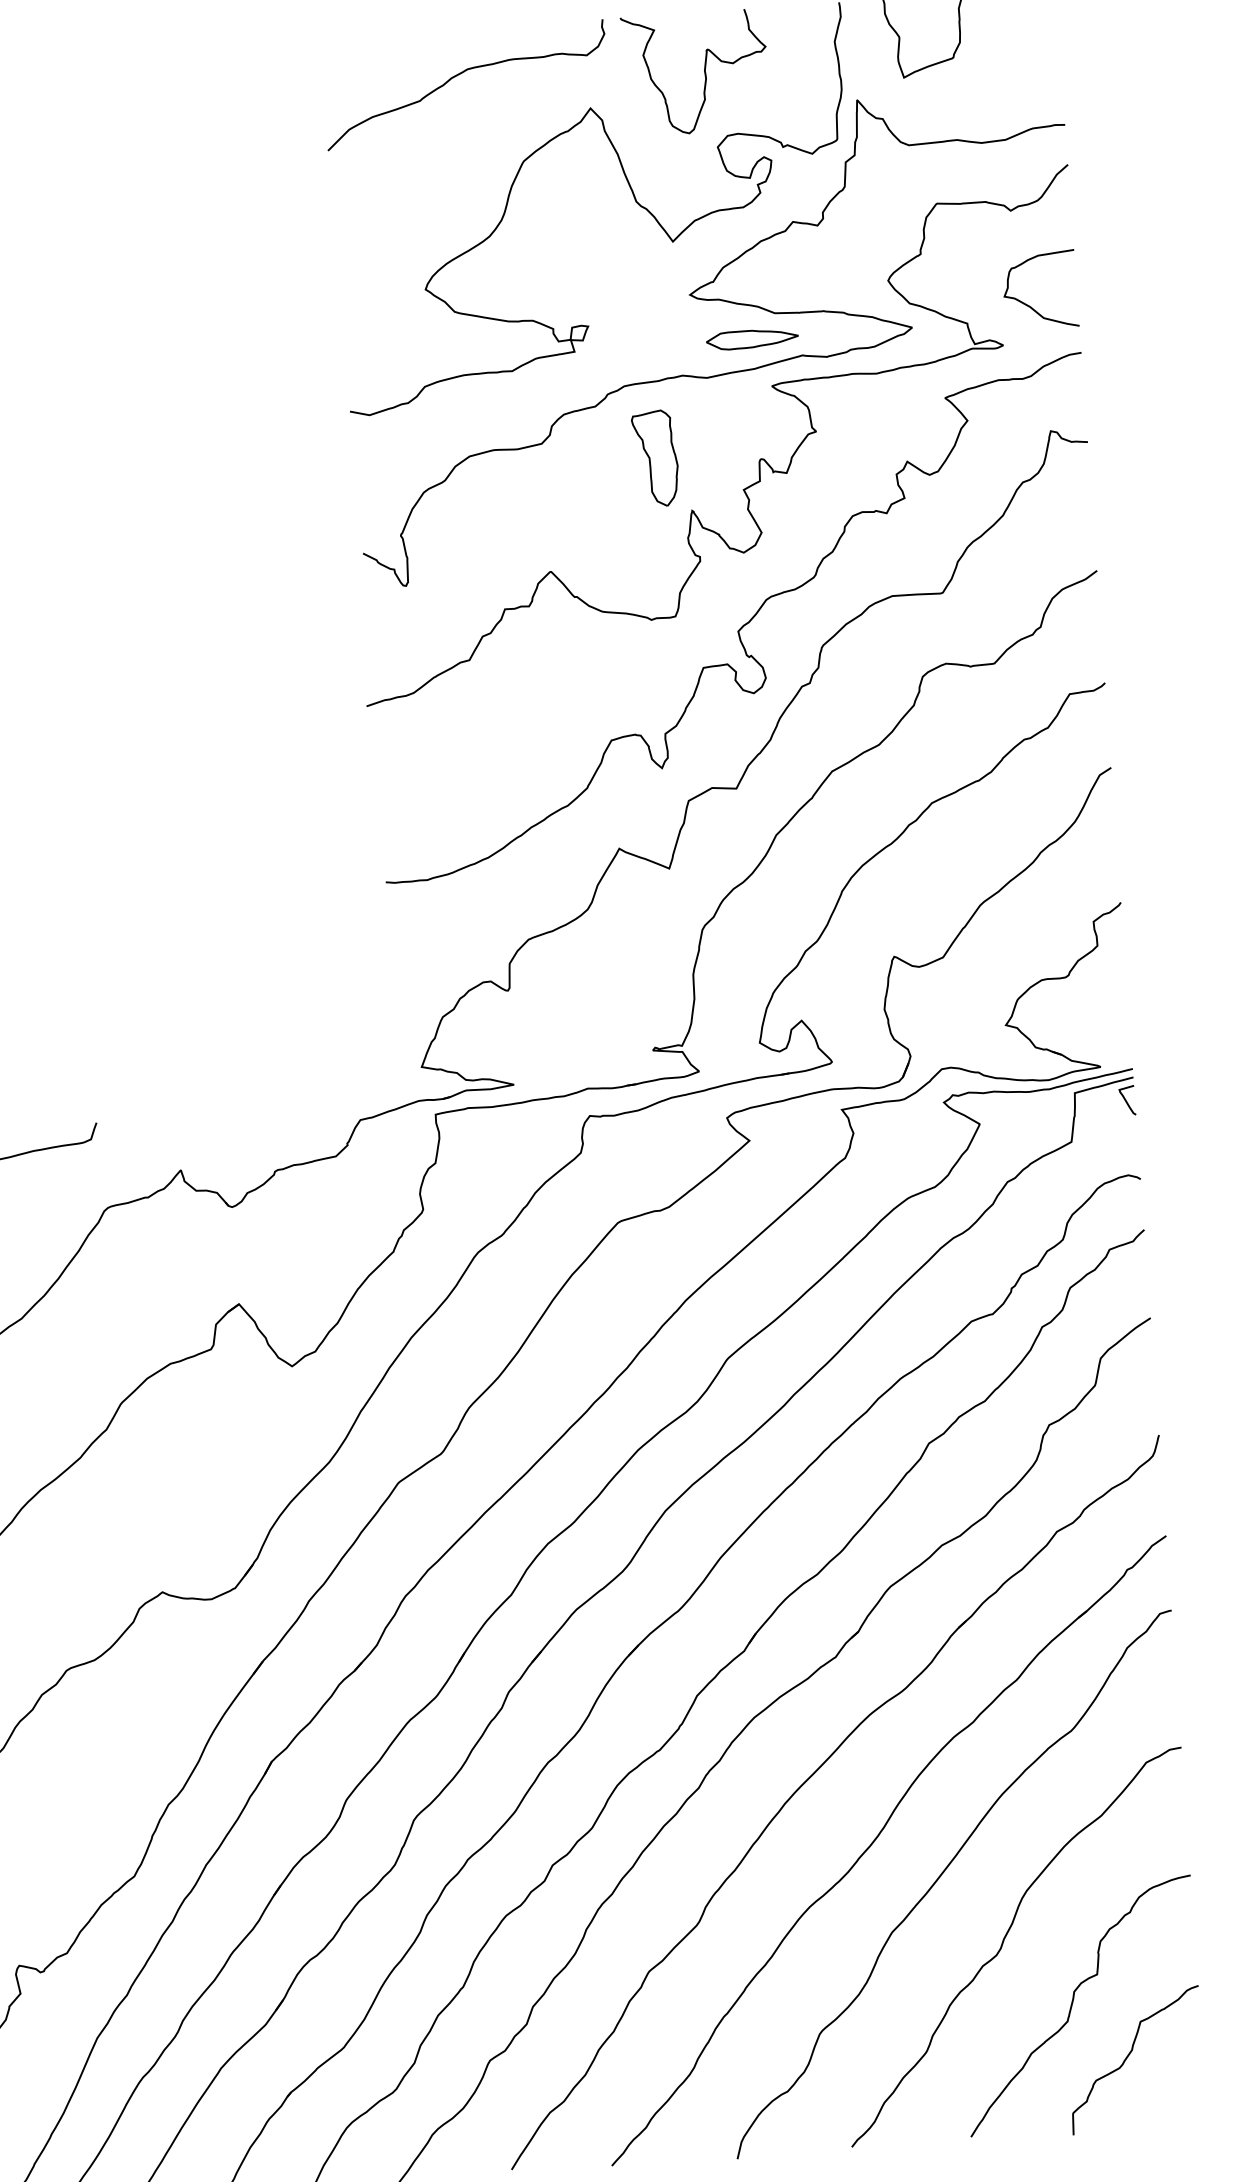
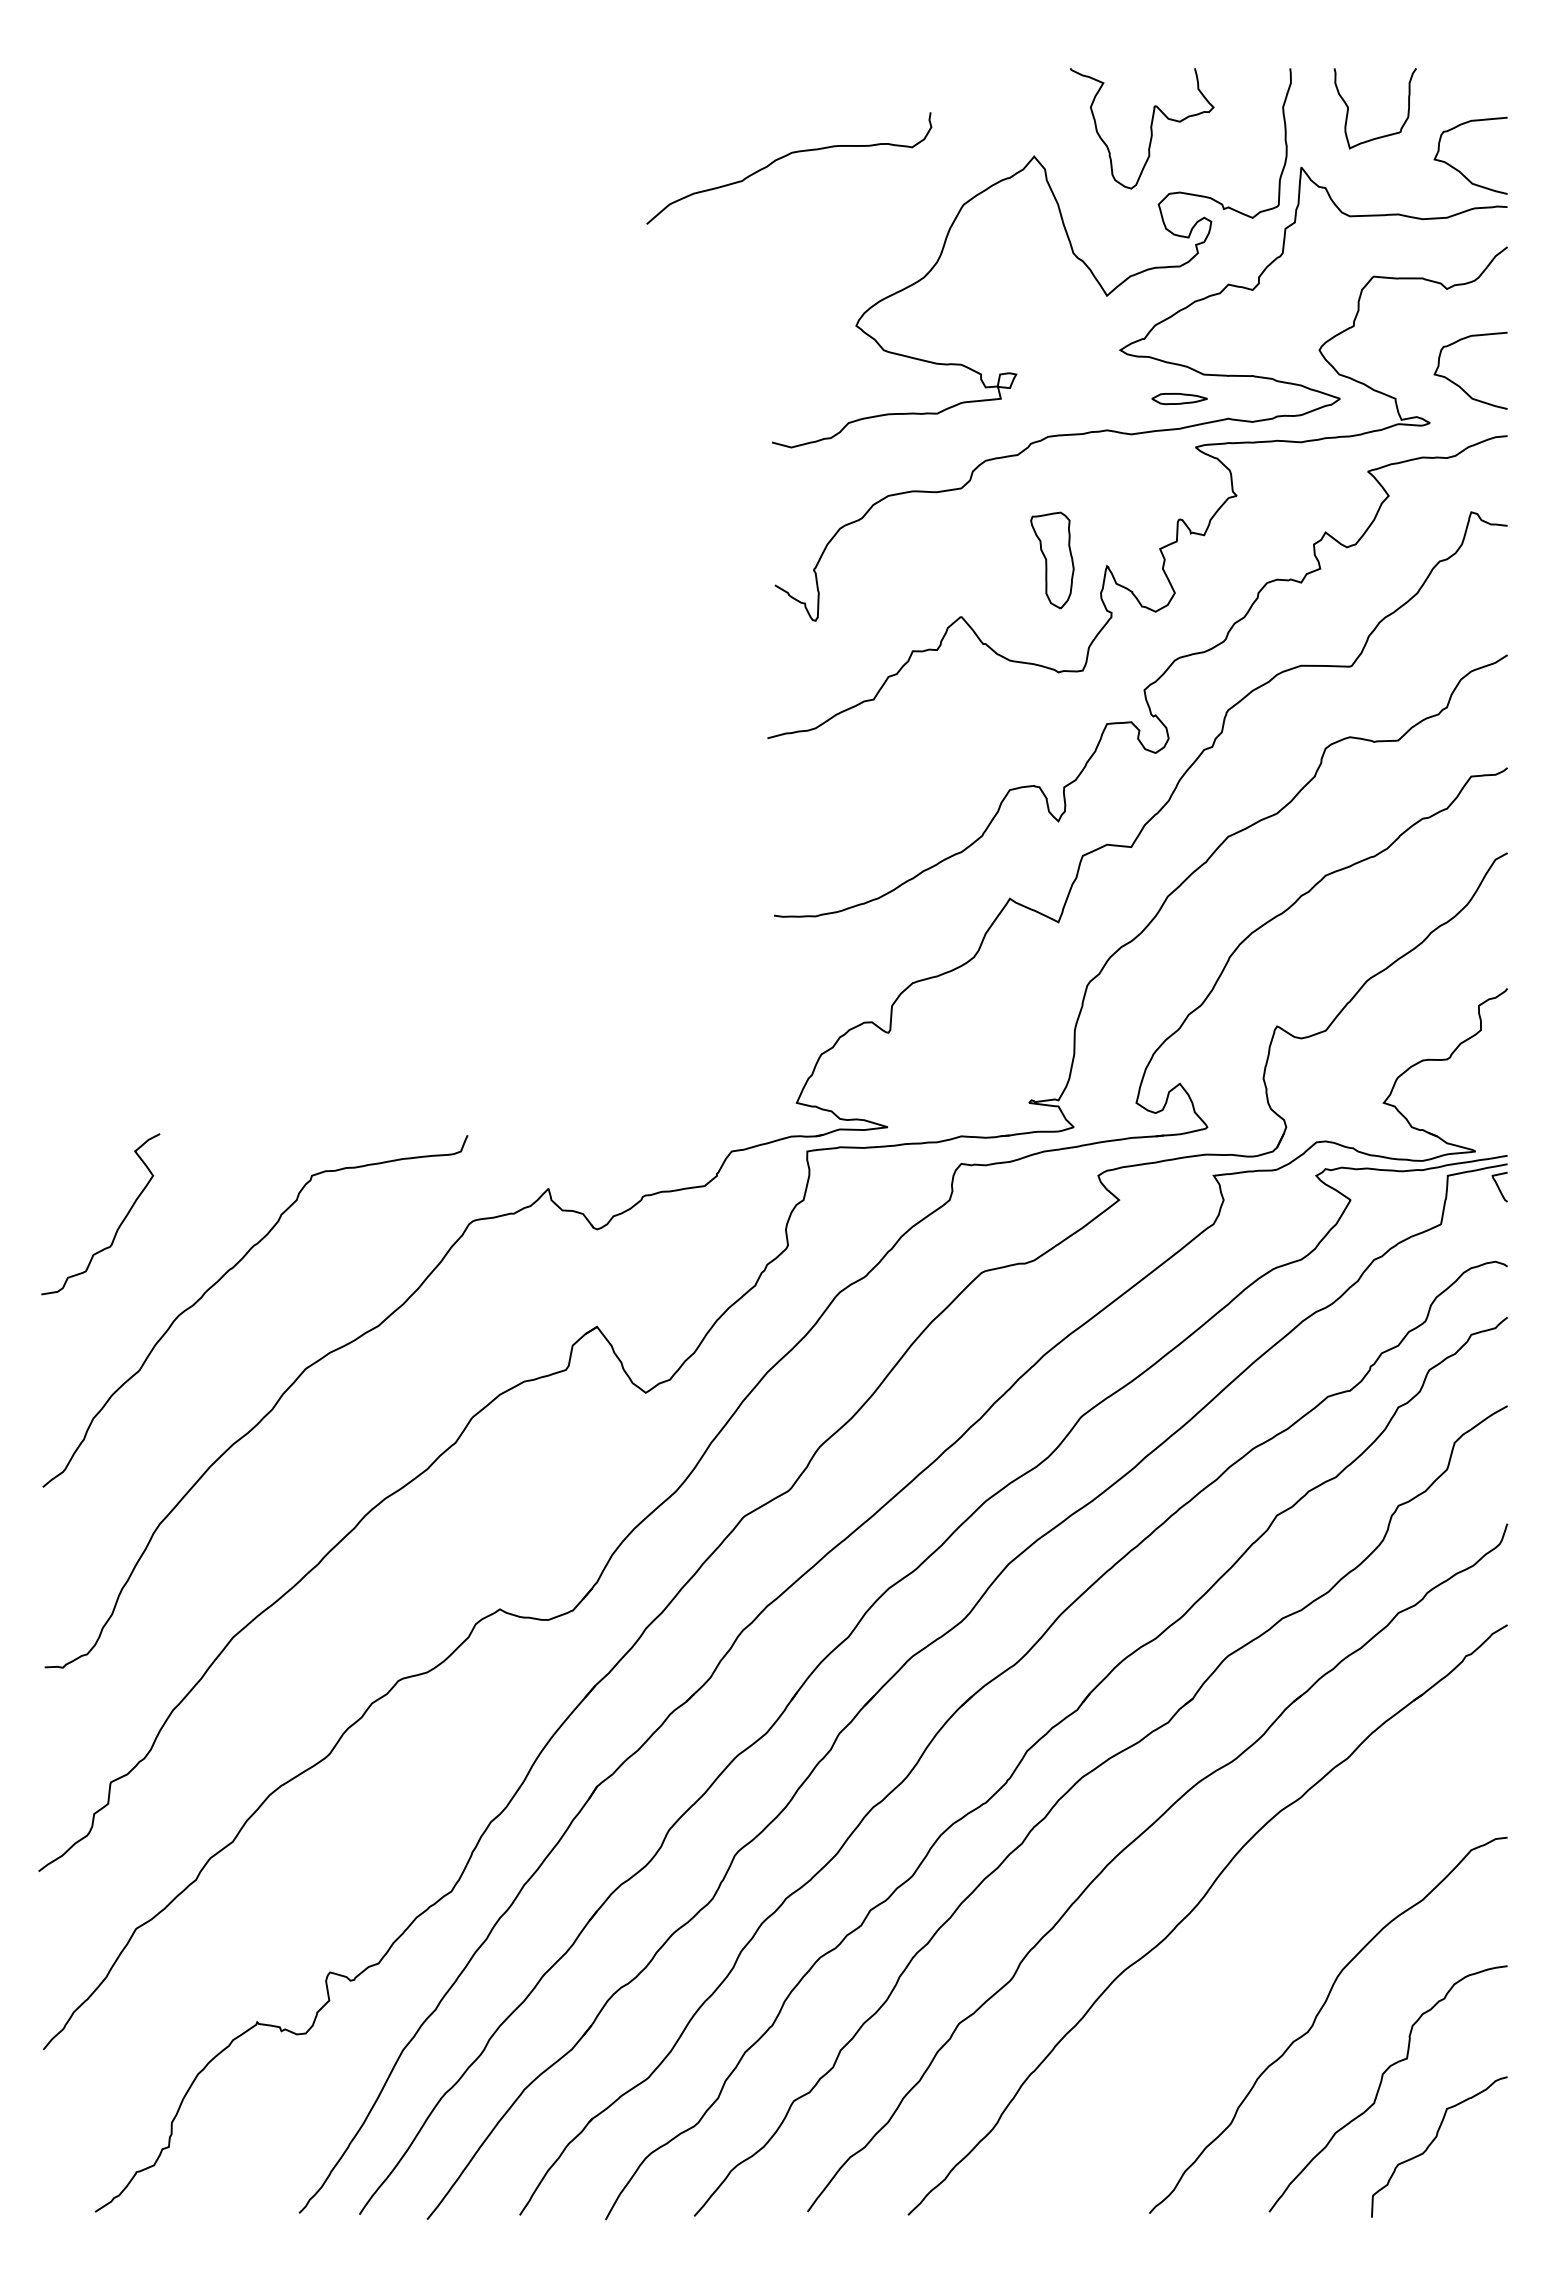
curve: (460, 74) -> (784, 157), moved
curve: (1013, 90) -> (1458, 169), added
part: (752, 338) -> (1179, 398), size x0.6
part: (655, 458) -> (1052, 560), moved
curve: (942, 1874) -> (1259, 1947), removed

